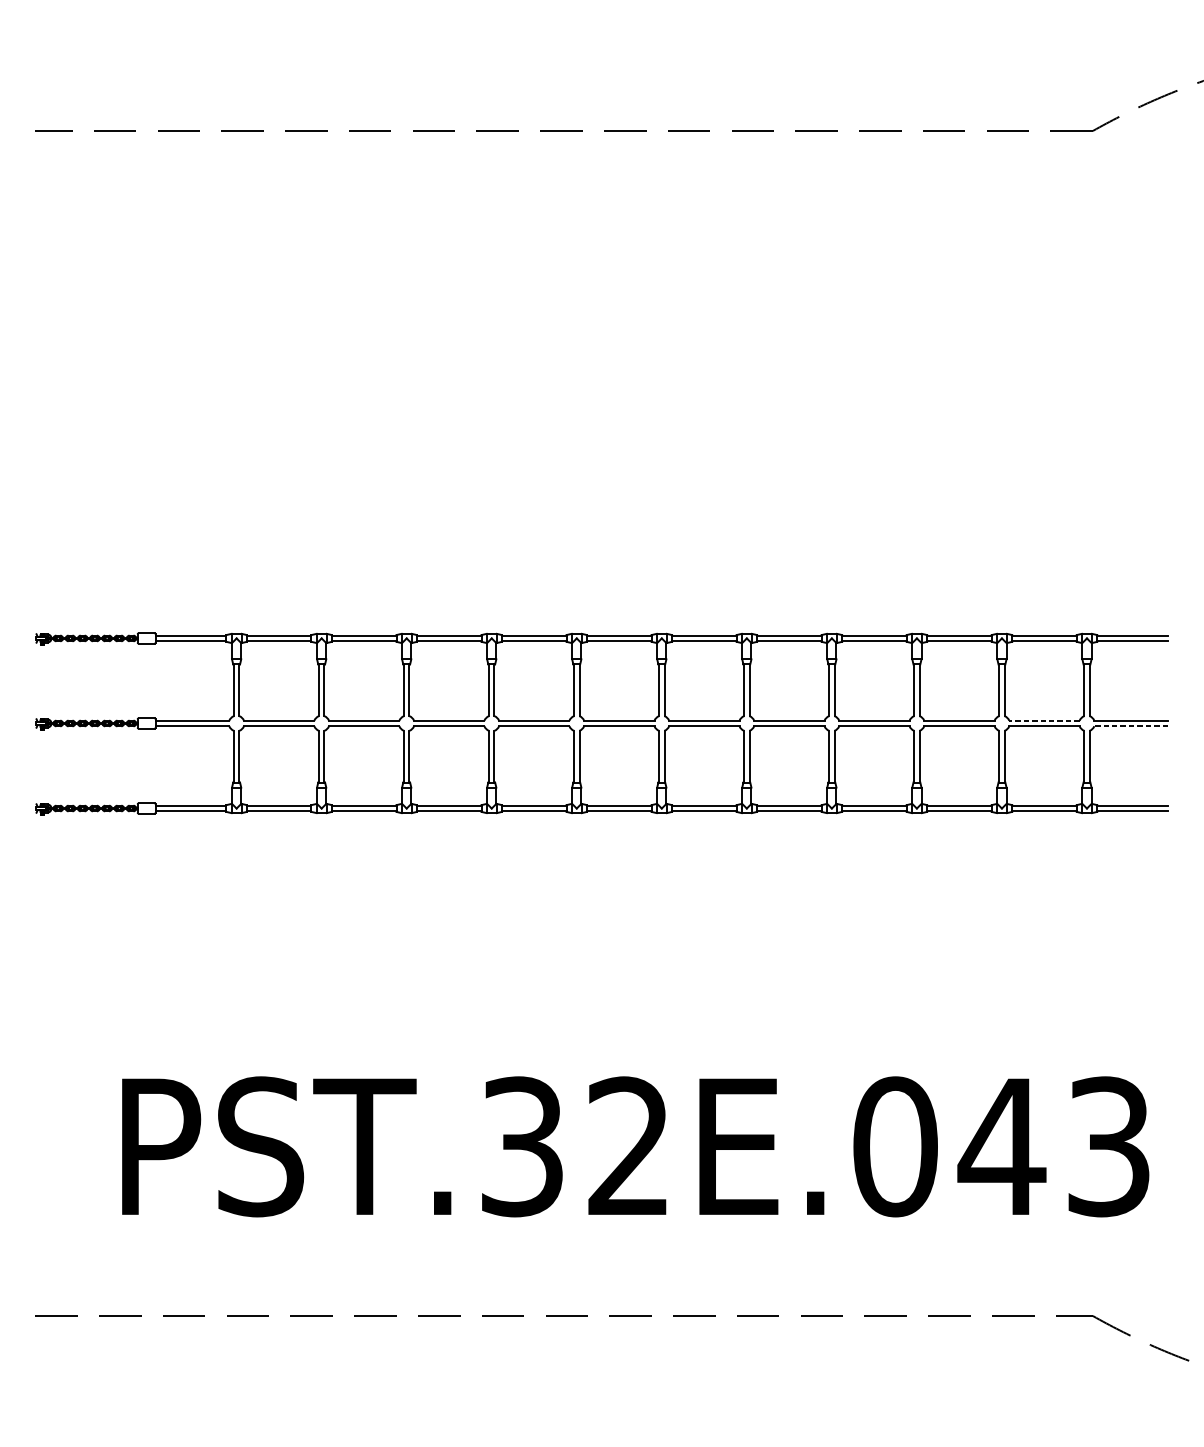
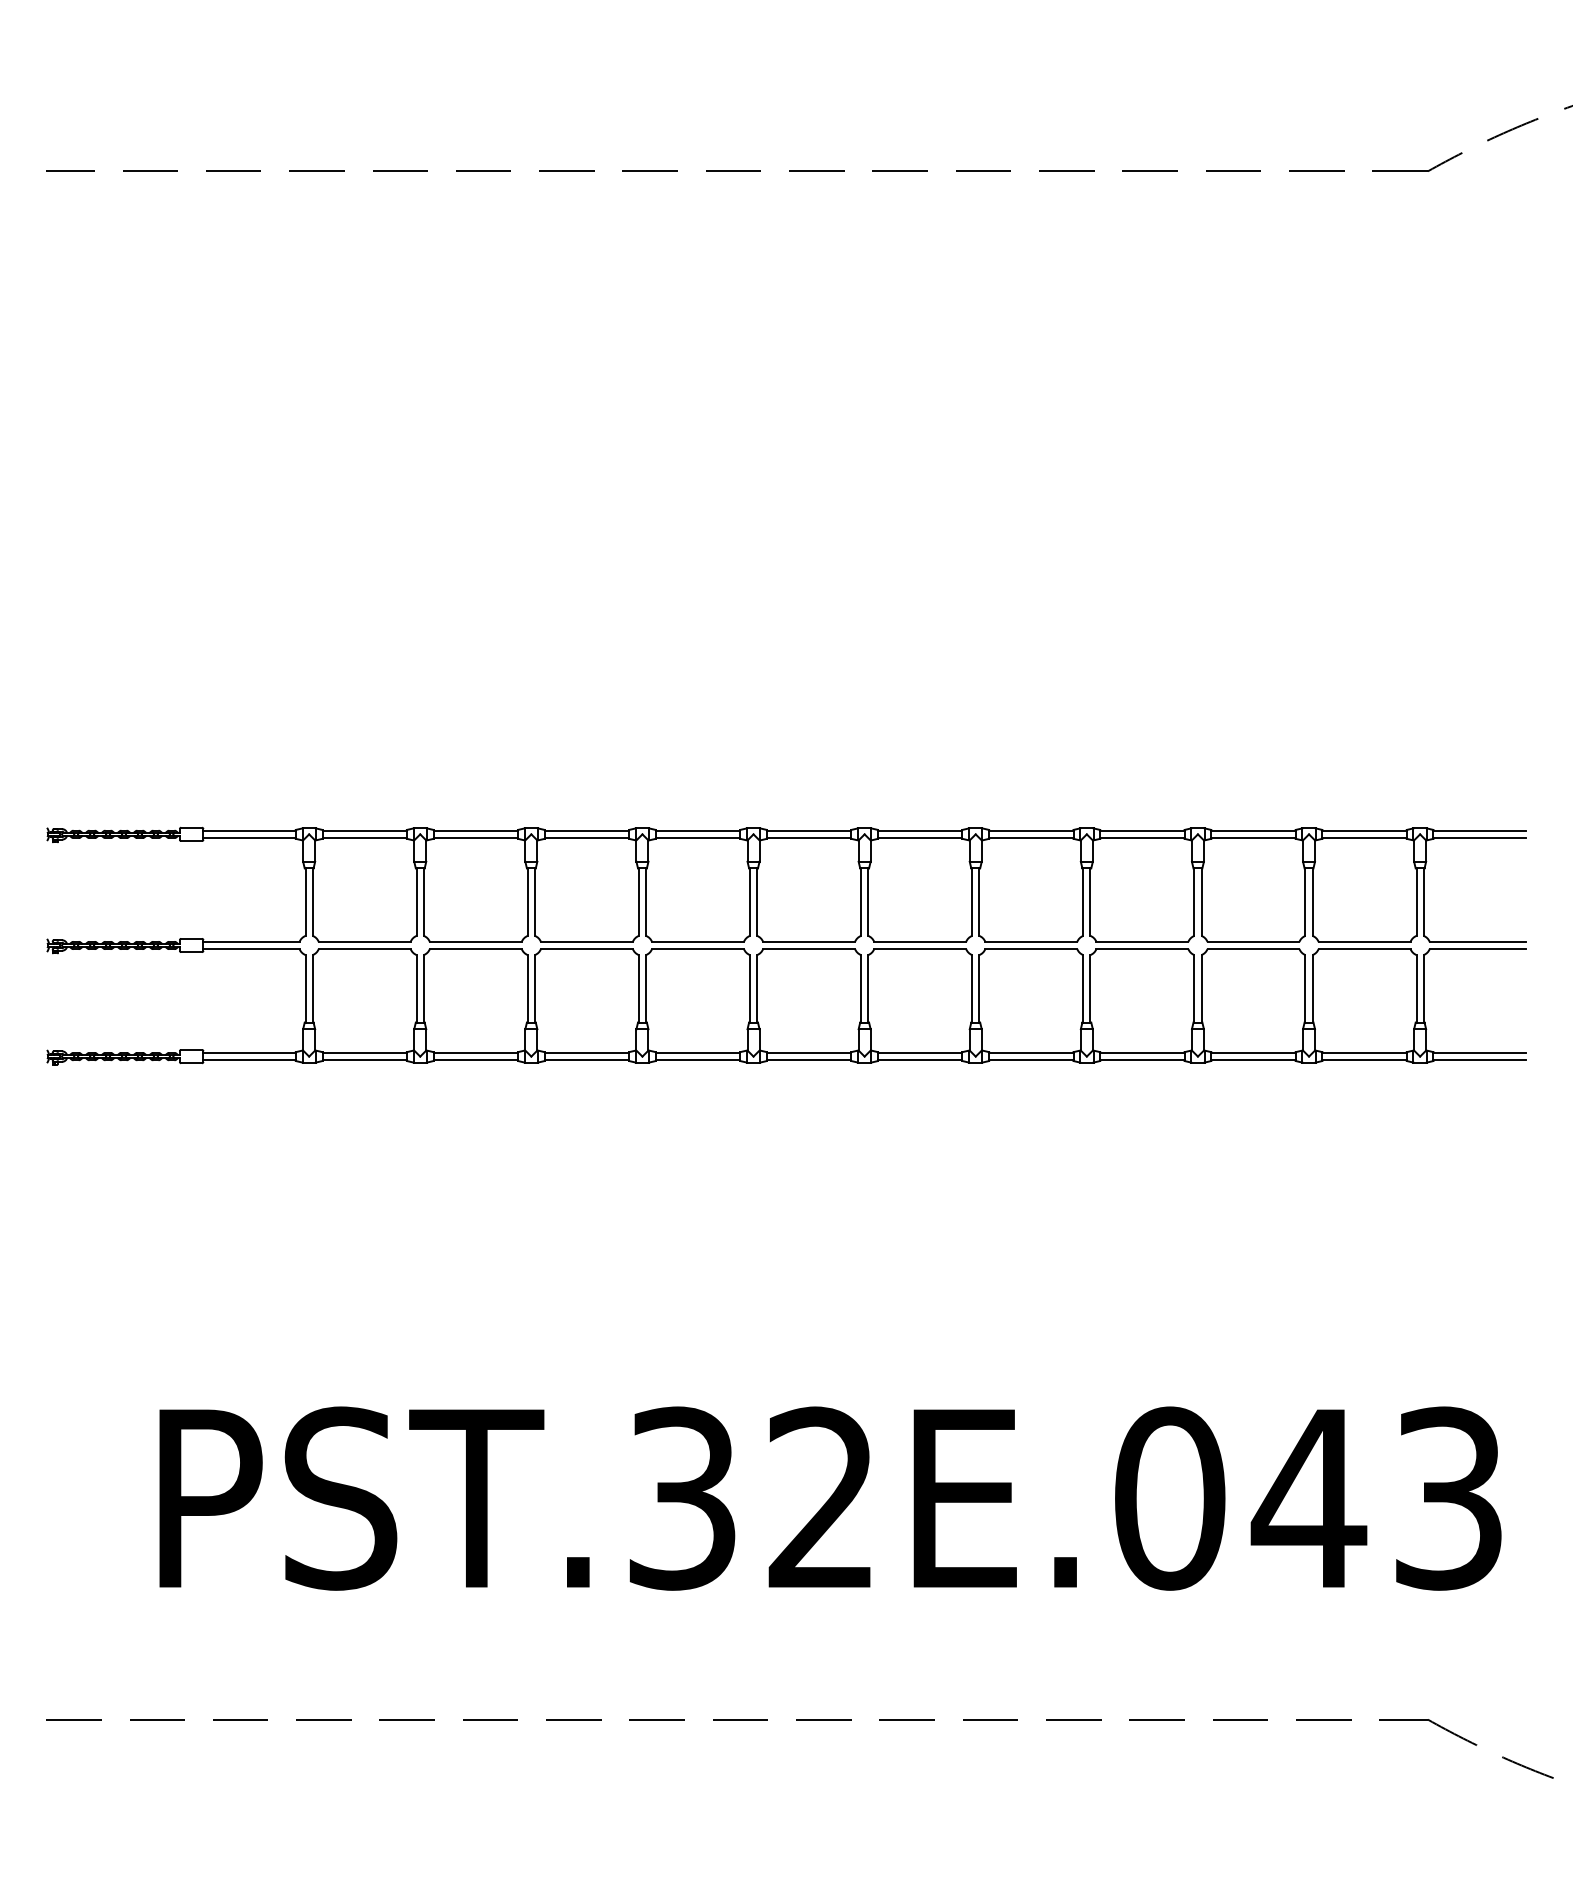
line: (1044, 720) -> (1364, 941), dashed -> solid
line: (1130, 726) -> (1477, 949), dashed -> solid

